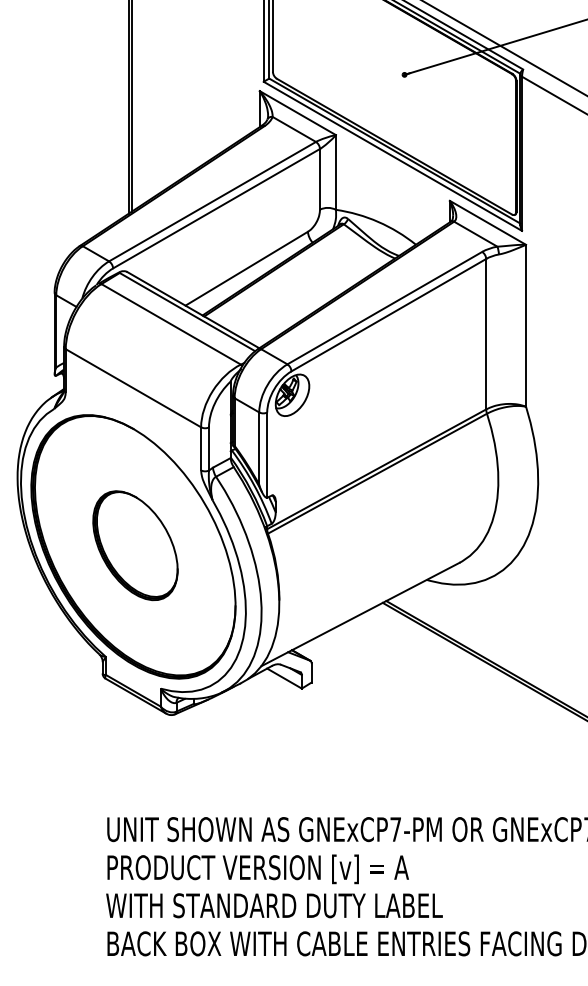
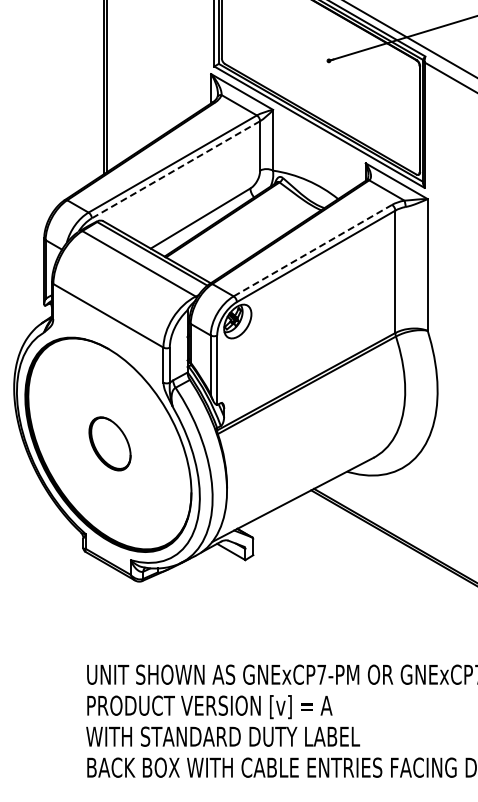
line: (215, 208) -> (175, 169), solid -> dashed
line: (385, 307) -> (313, 250), solid -> dashed
part: (134, 545) -> (109, 443), size x0.6

